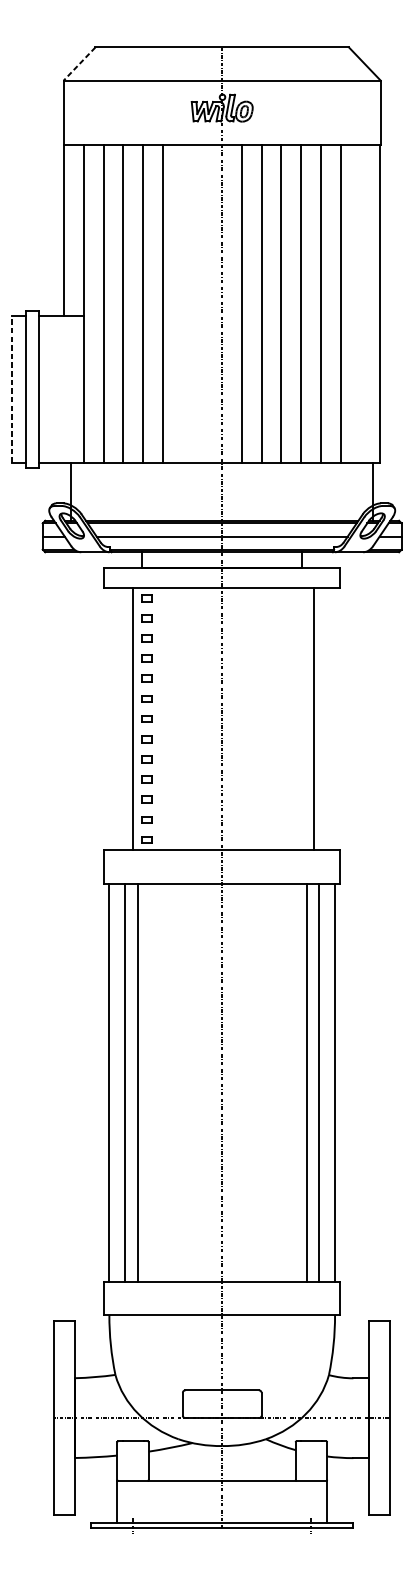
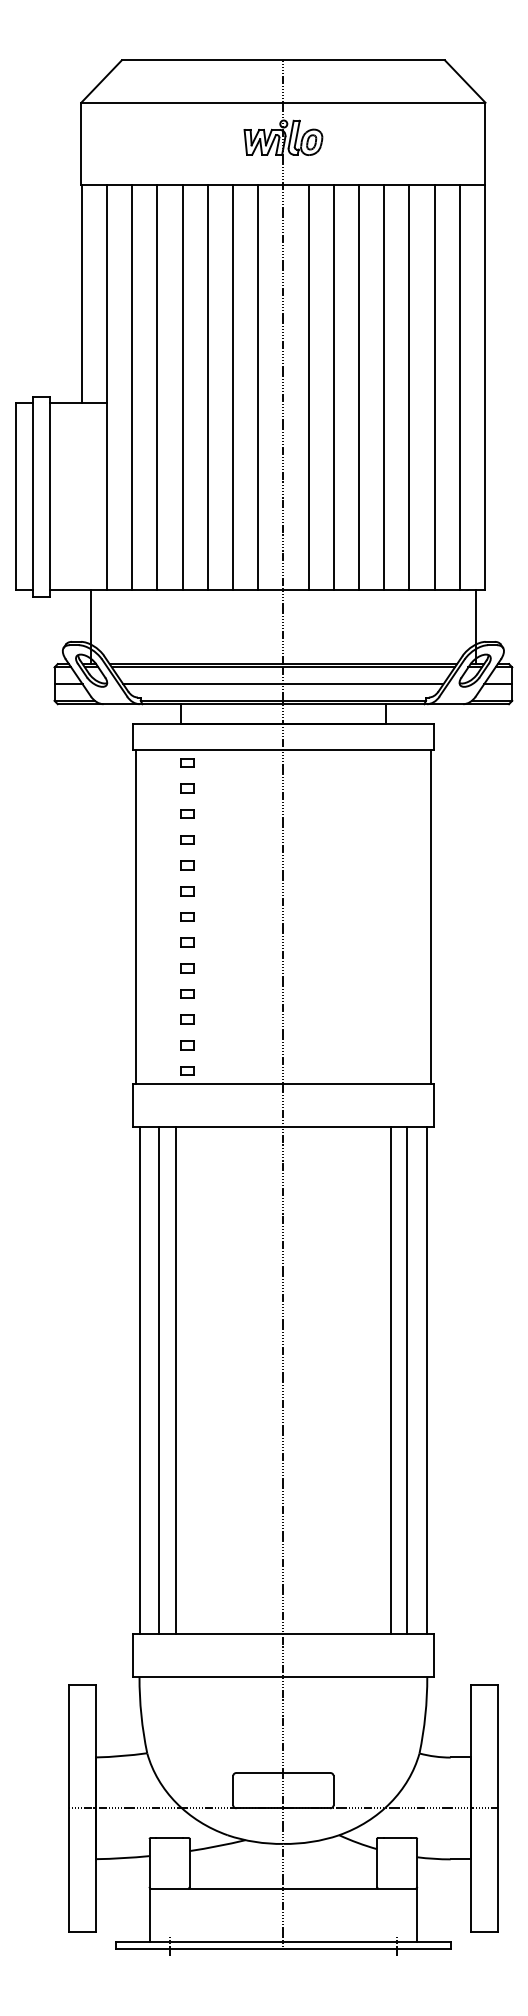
line: (79, 63) -> (101, 81), dashed -> solid
line: (183, 303) -> (233, 387), added
line: (202, 303) -> (258, 387), added
line: (360, 303) -> (459, 387), added
line: (12, 389) -> (15, 496), dashed -> solid
line: (133, 718) -> (136, 916), moved
line: (314, 718) -> (430, 916), moved

